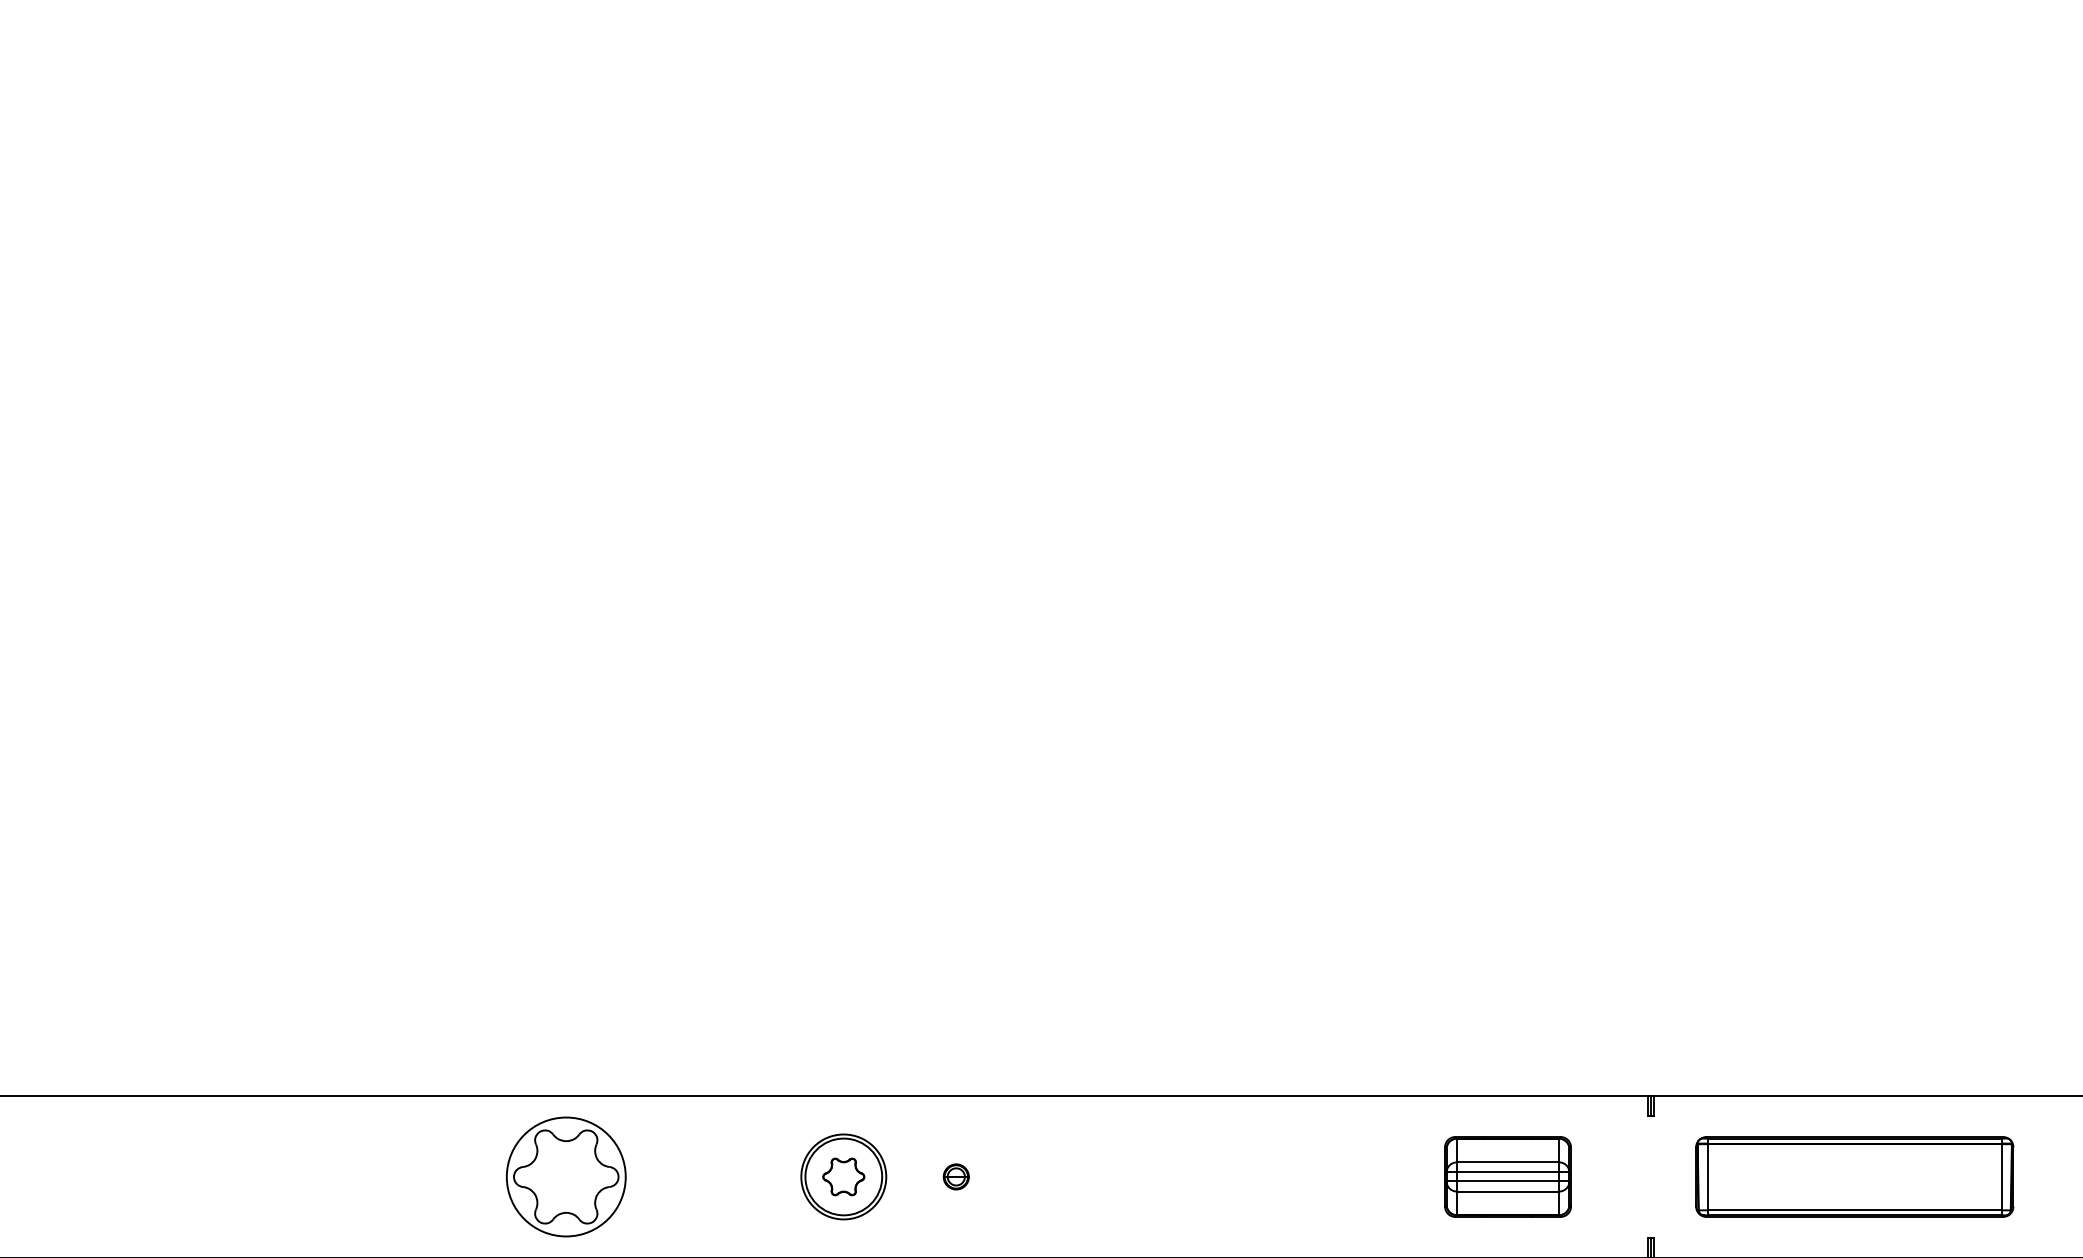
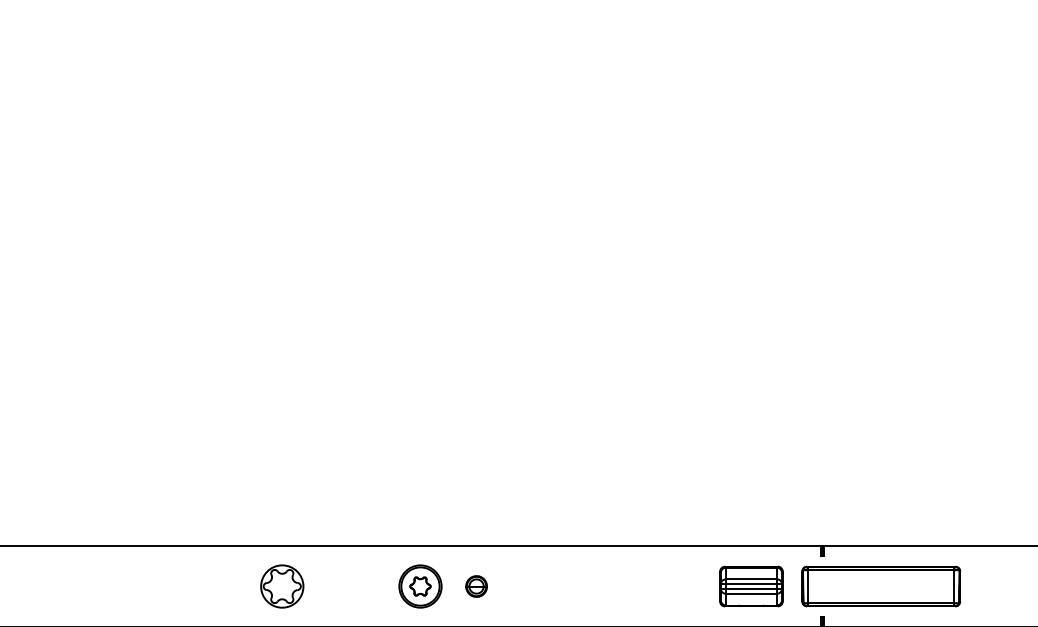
part: (566, 1176) -> (282, 586), size x0.71
part: (956, 1176) -> (476, 586), size x1.67
part: (1855, 1176) -> (881, 586), moved

